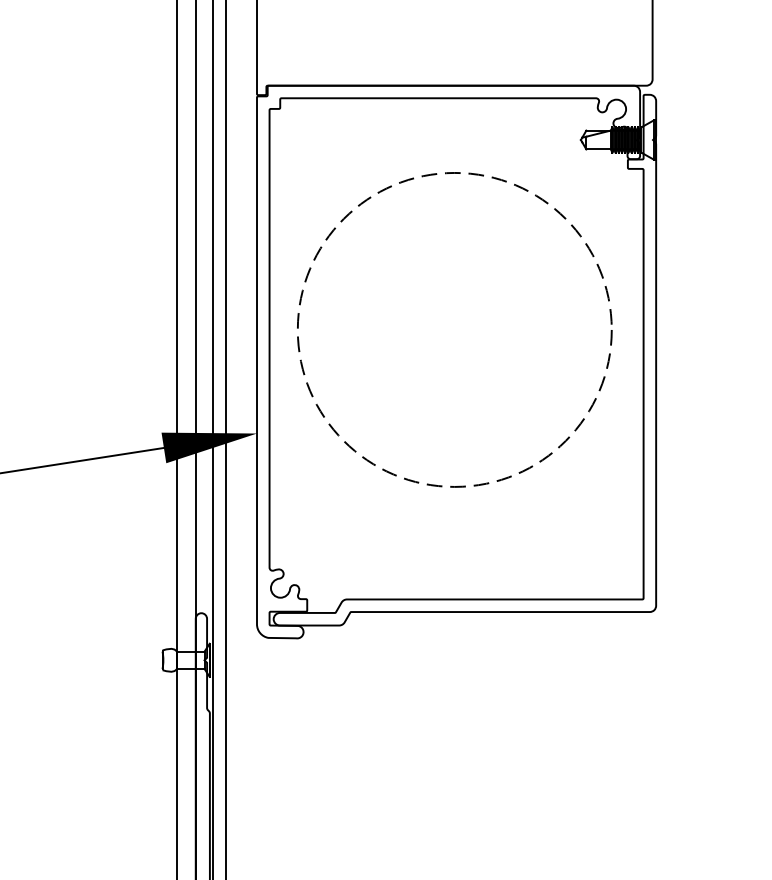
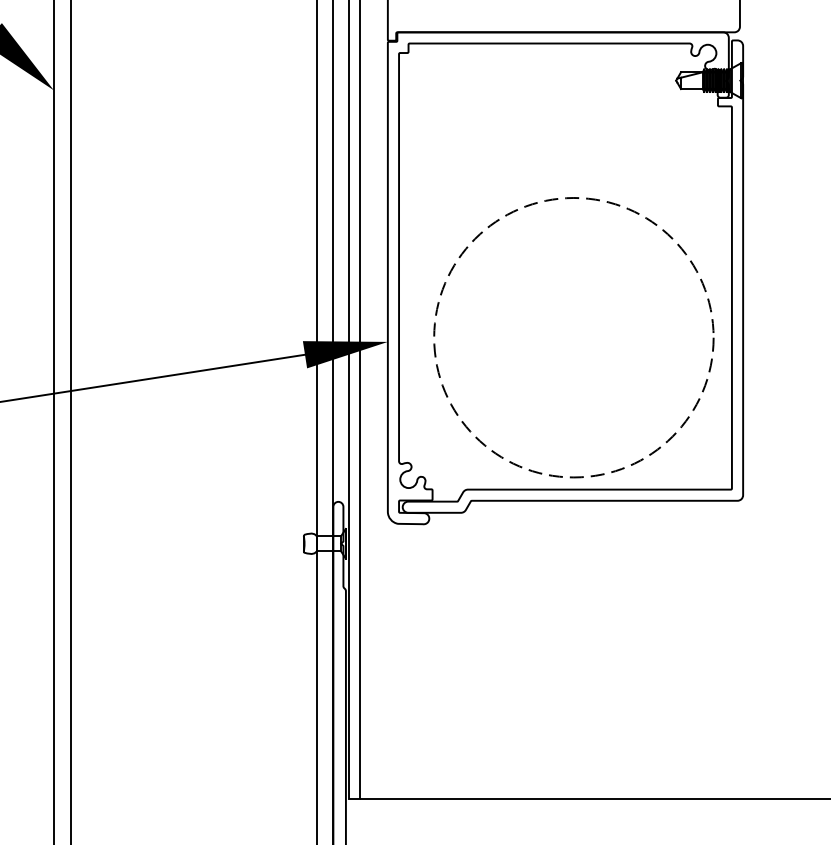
circle: (454, 329) -> (573, 337), moved

